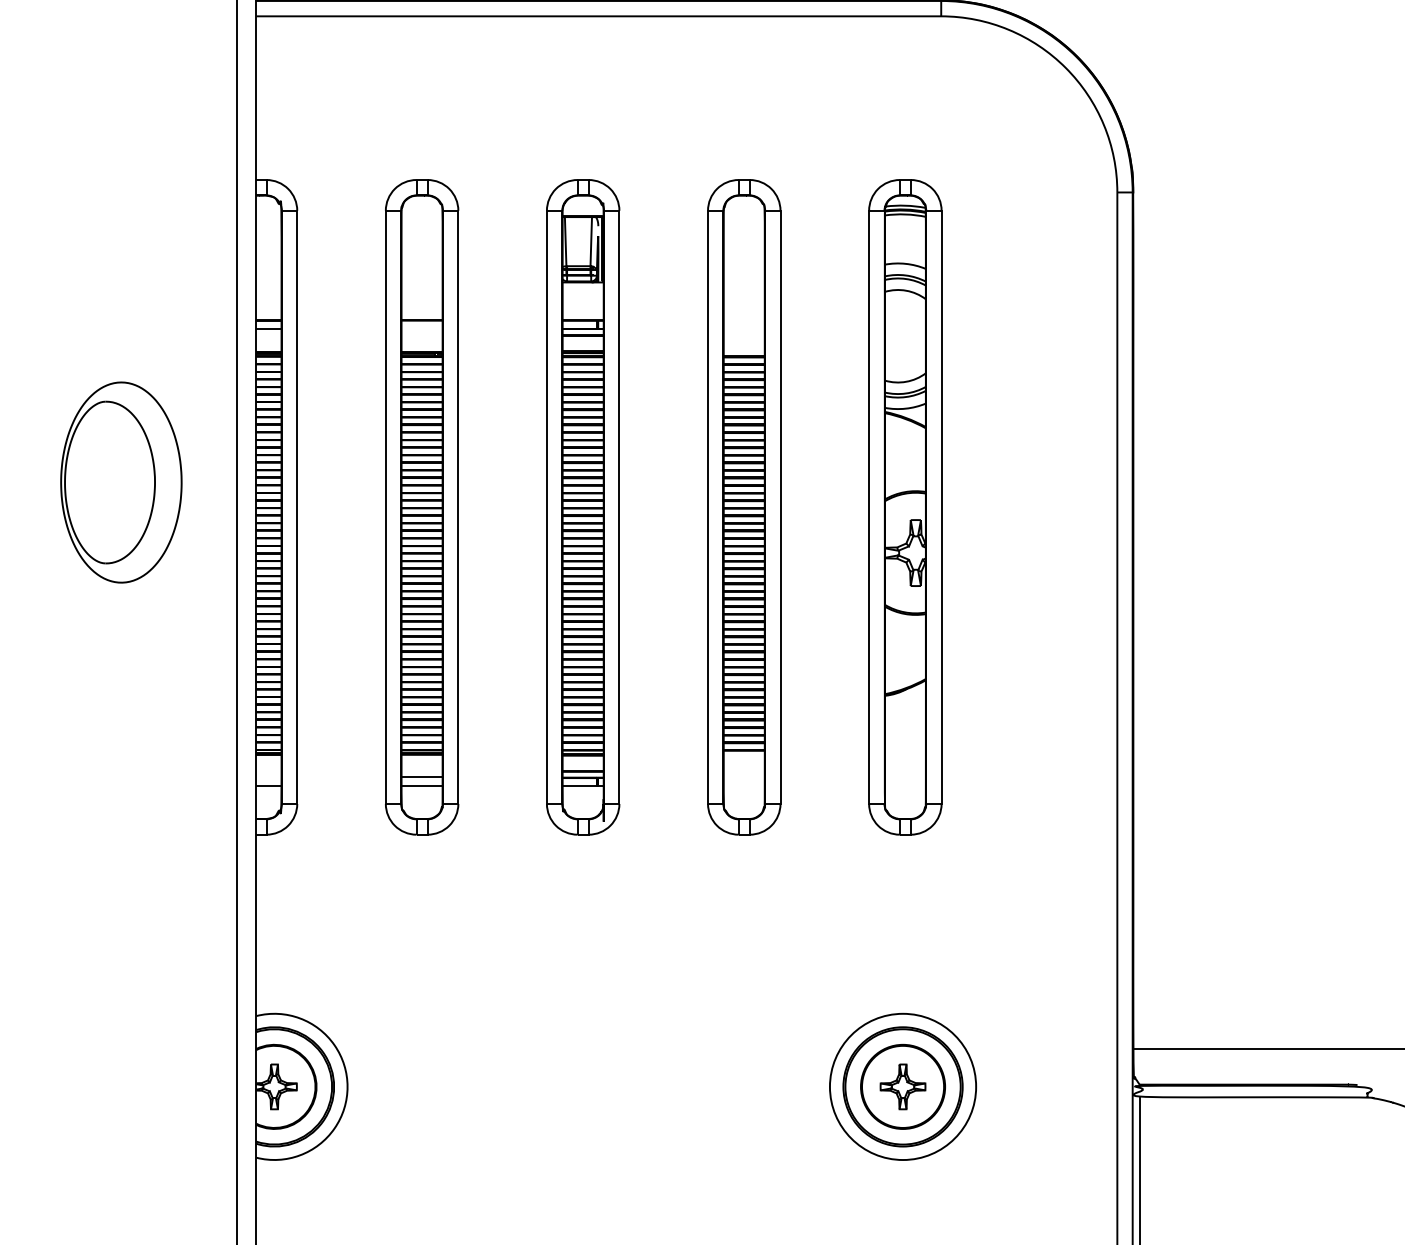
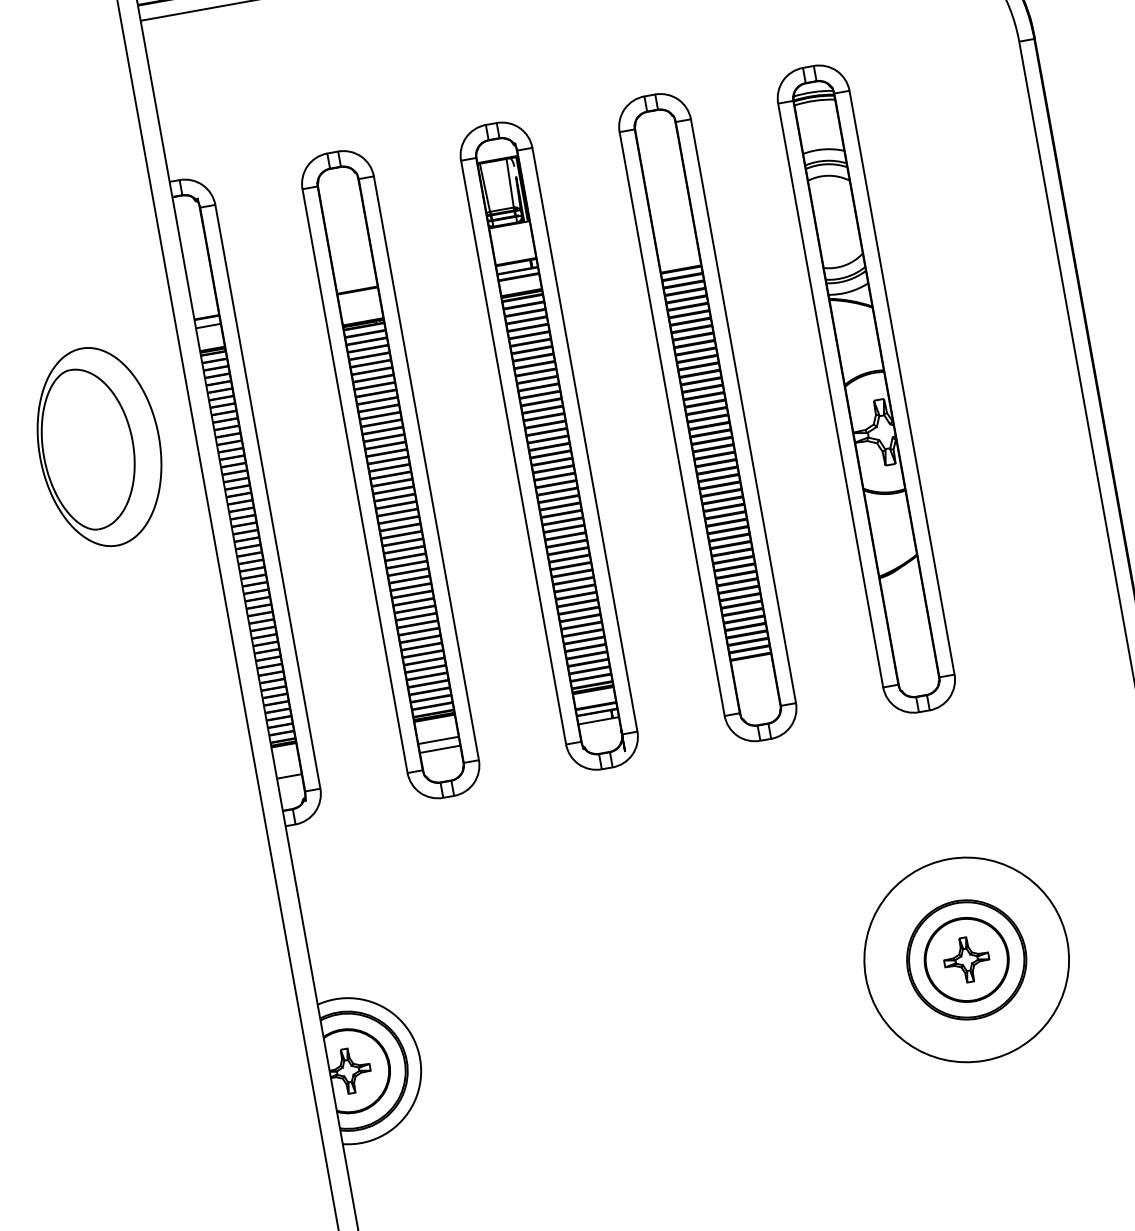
part: (121, 482) -> (99, 446), moved
circle: (902, 1086) -> (966, 959), size x1.4

